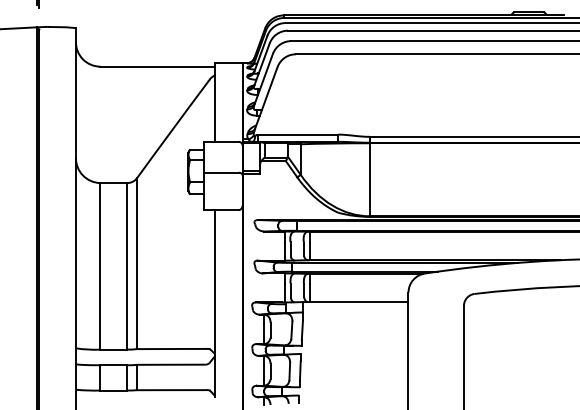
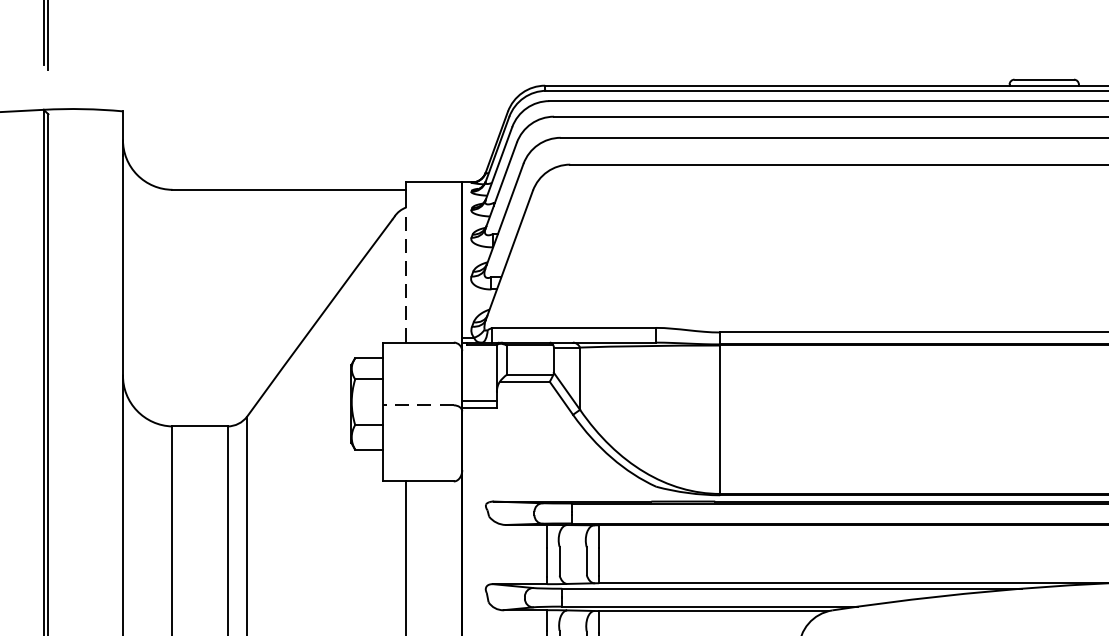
line: (215, 108) -> (406, 274), solid -> dashed
line: (220, 172) -> (416, 404), solid -> dashed

